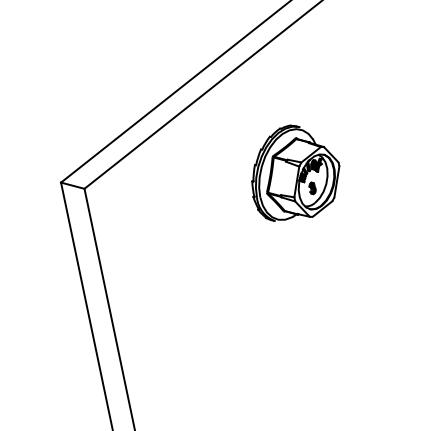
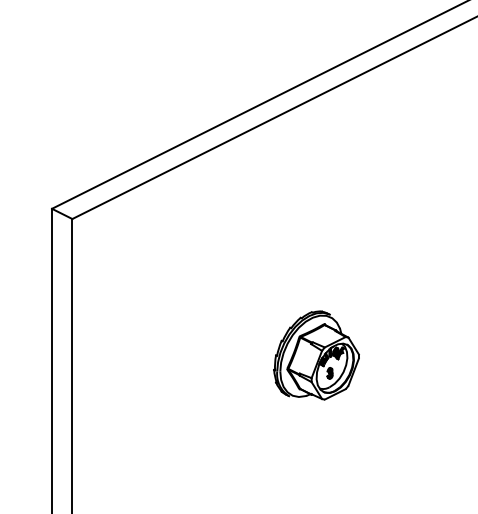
part: (294, 172) -> (316, 355), moved

